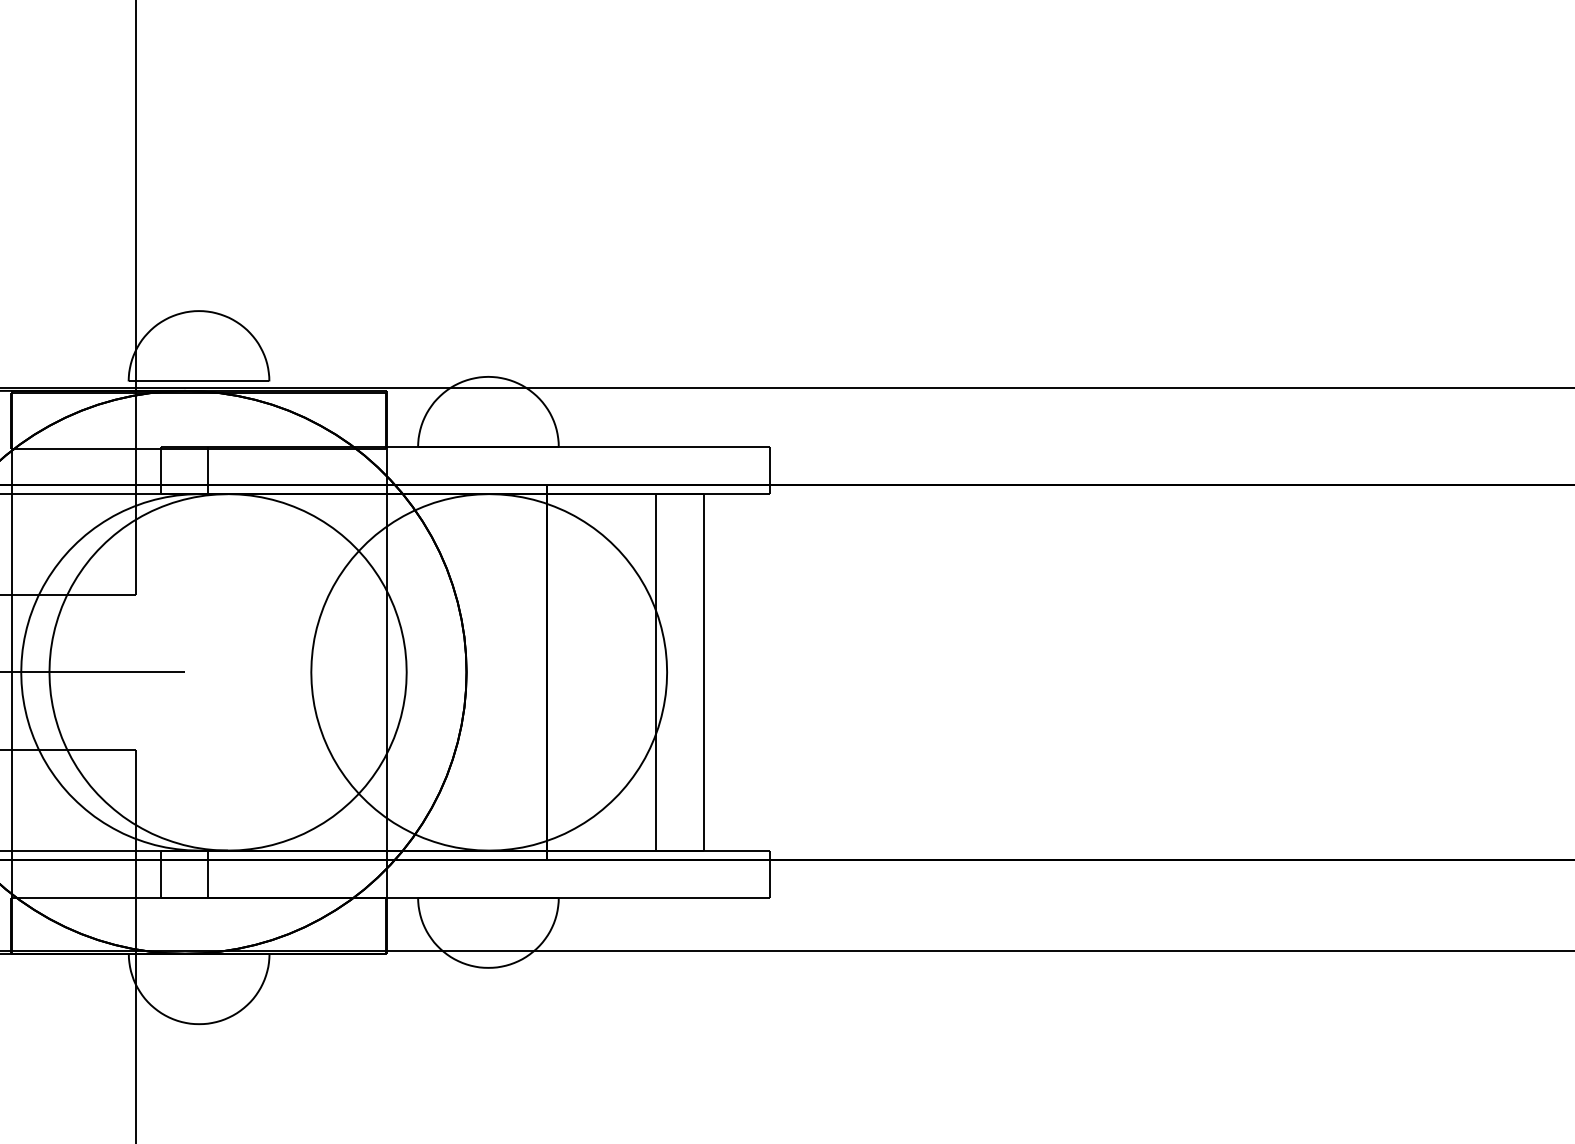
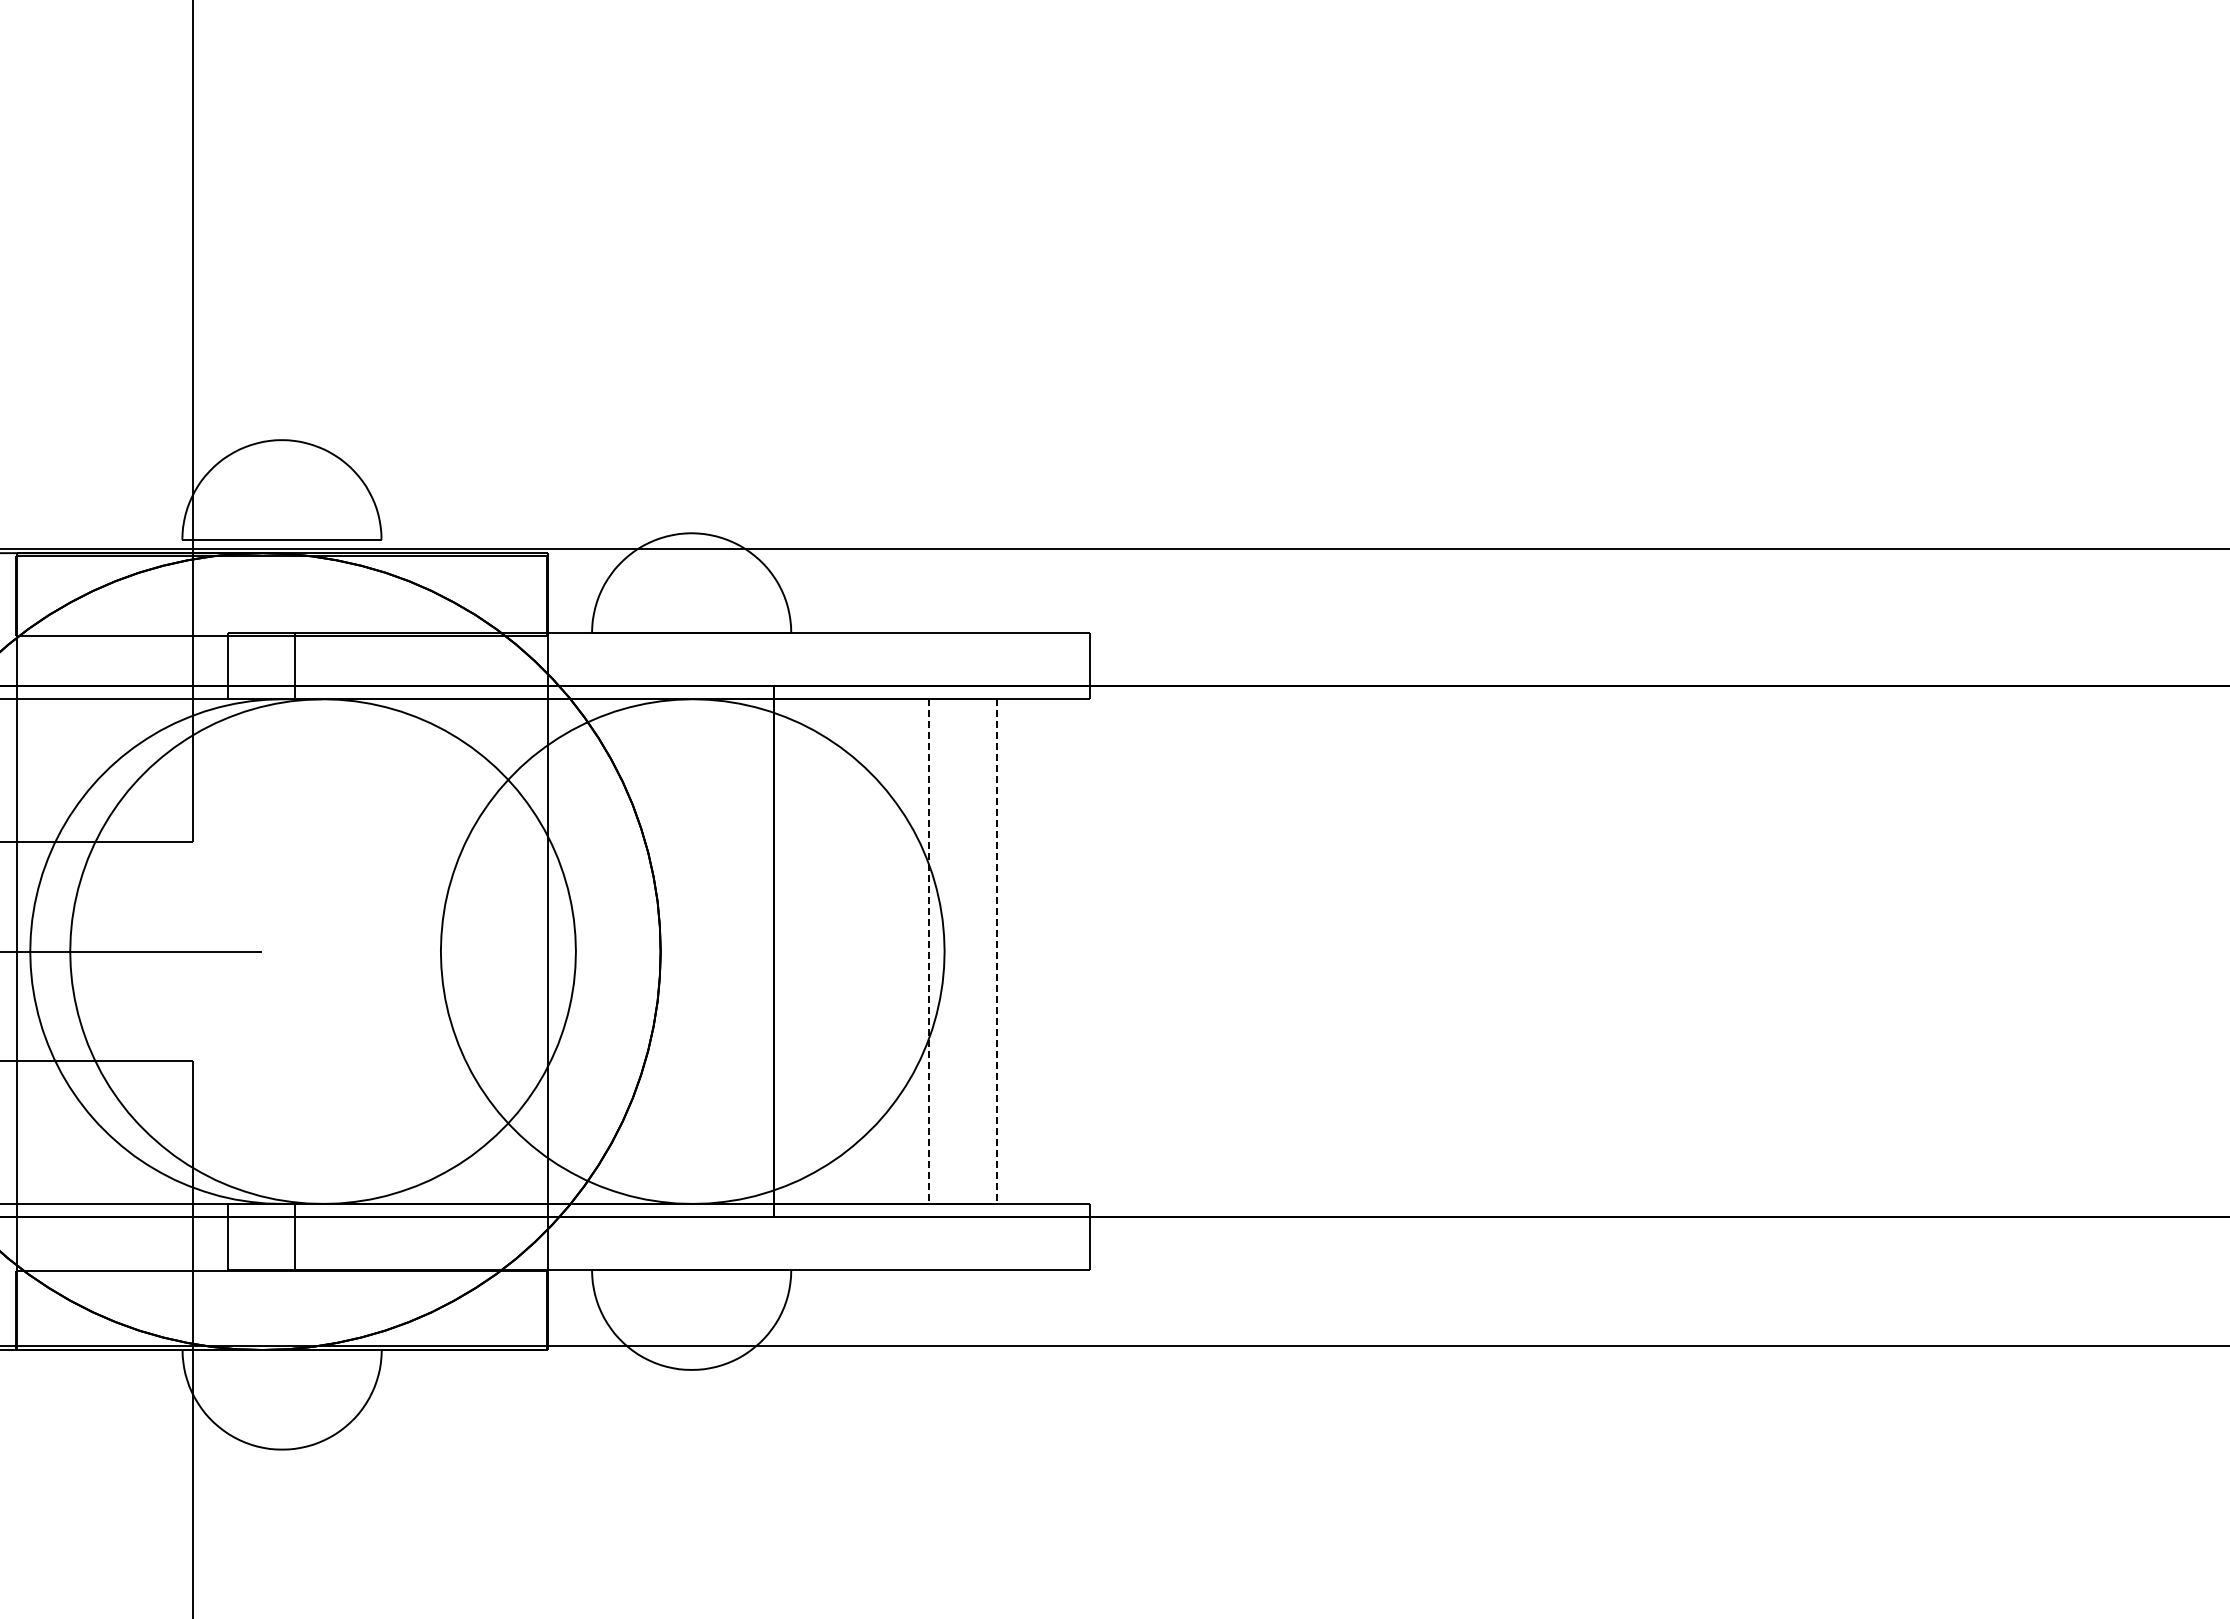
line: (656, 673) -> (929, 952), solid -> dashed
line: (703, 673) -> (996, 952), solid -> dashed

